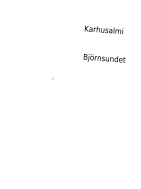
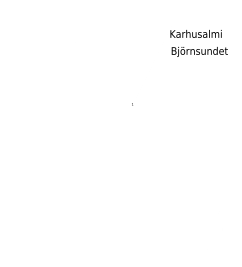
text: (104, 58) -> (199, 51), moved

